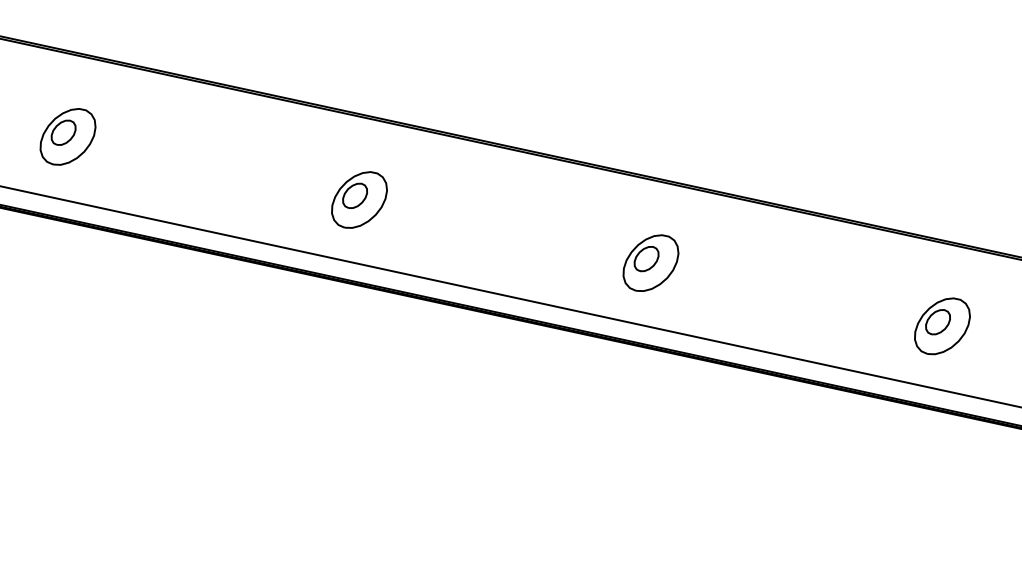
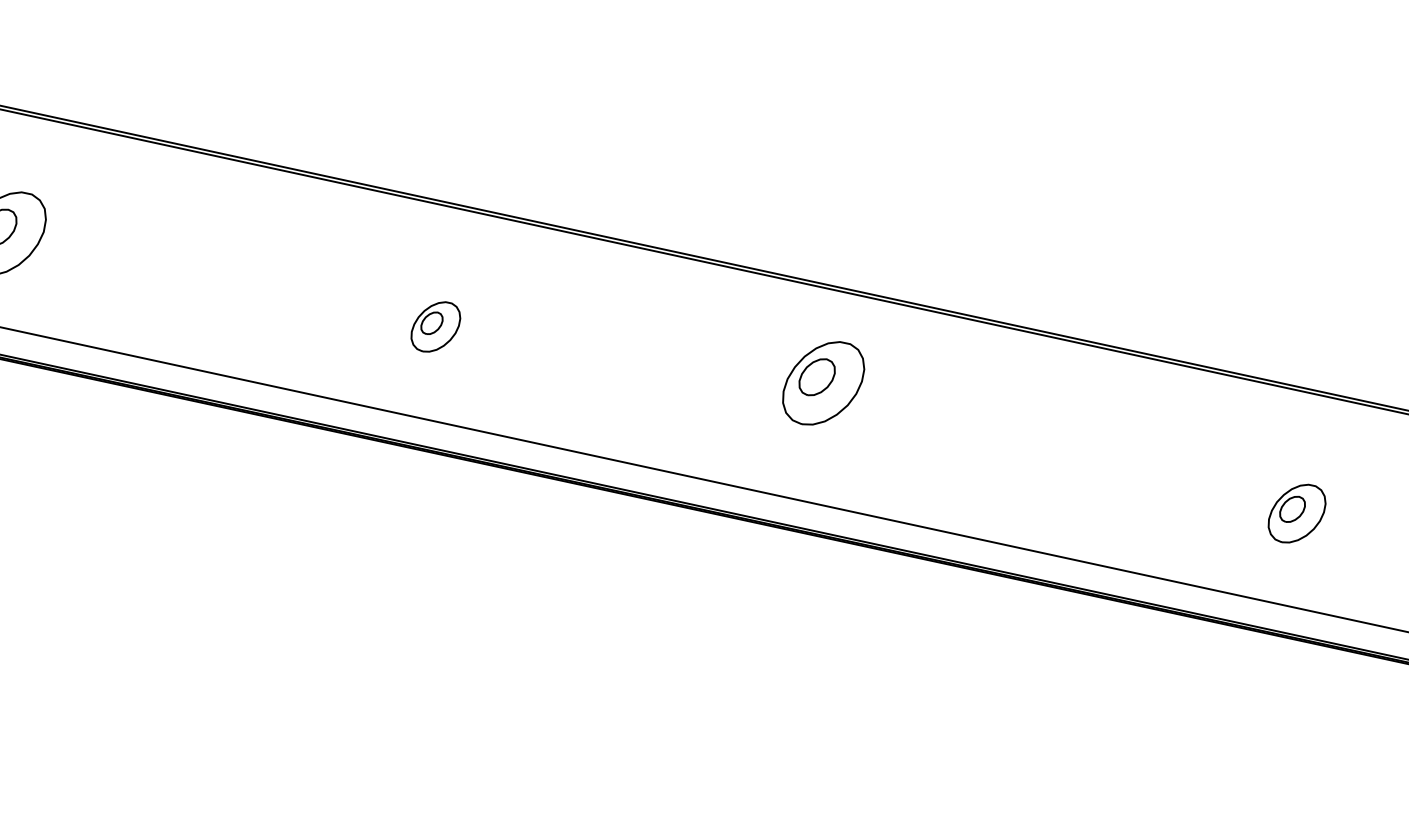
part: (359, 199) -> (435, 326), size x0.6
part: (650, 262) -> (822, 382), moved
part: (942, 326) -> (1297, 513), size x0.7

